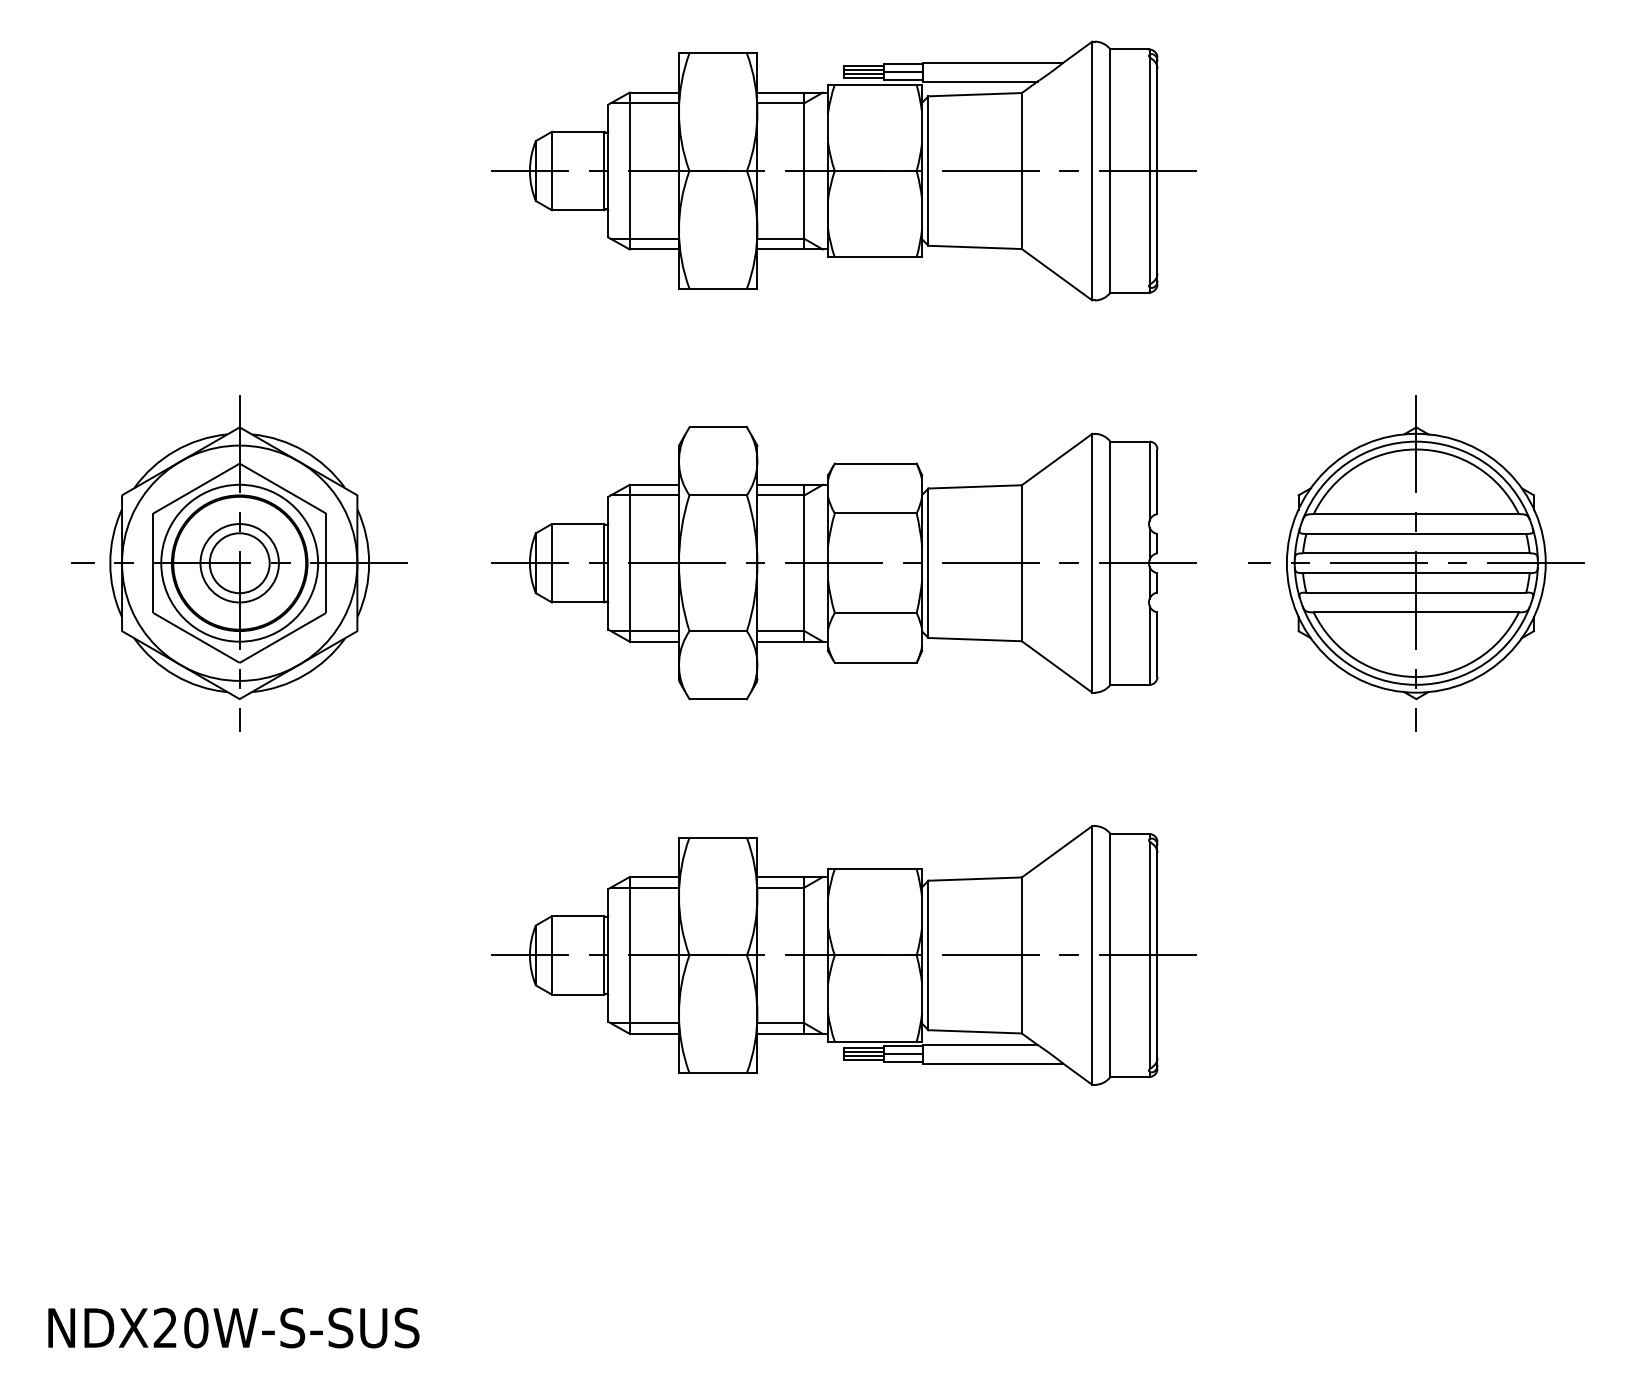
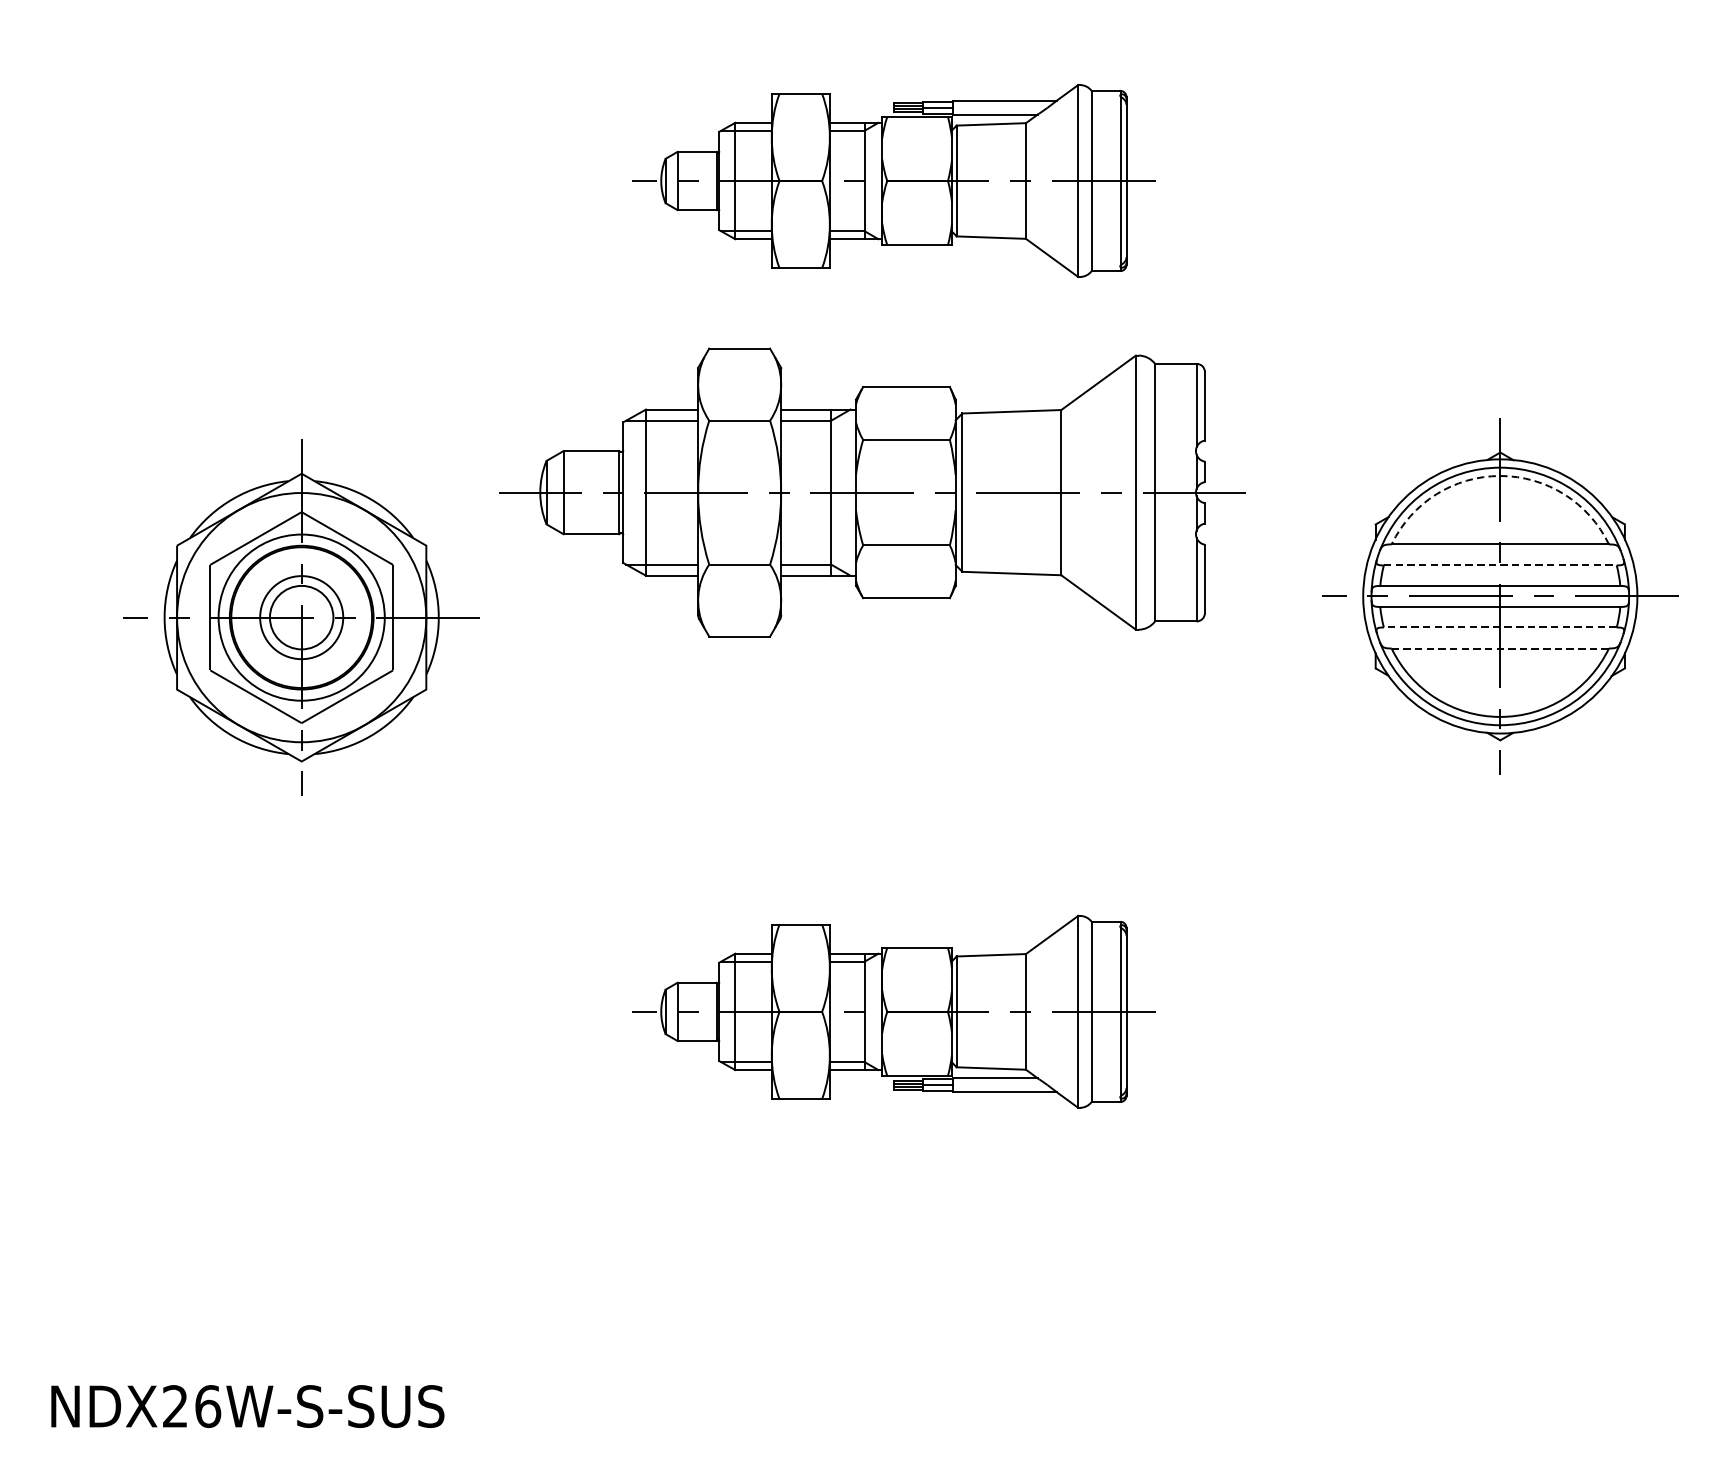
part: (843, 170) -> (893, 180), size x0.7
arc: (1416, 449) -> (1500, 475), solid -> dashed
line: (1416, 533) -> (1500, 564), solid -> dashed
part: (239, 563) -> (301, 617), moved
part: (843, 563) -> (872, 492), moved
line: (1416, 592) -> (1500, 627), solid -> dashed
line: (1416, 612) -> (1500, 648), solid -> dashed
part: (843, 955) -> (893, 1011), size x0.7
text: (196, 1327) -> (208, 1405), NDX20W-S-SUS -> NDX26W-S-SUS

